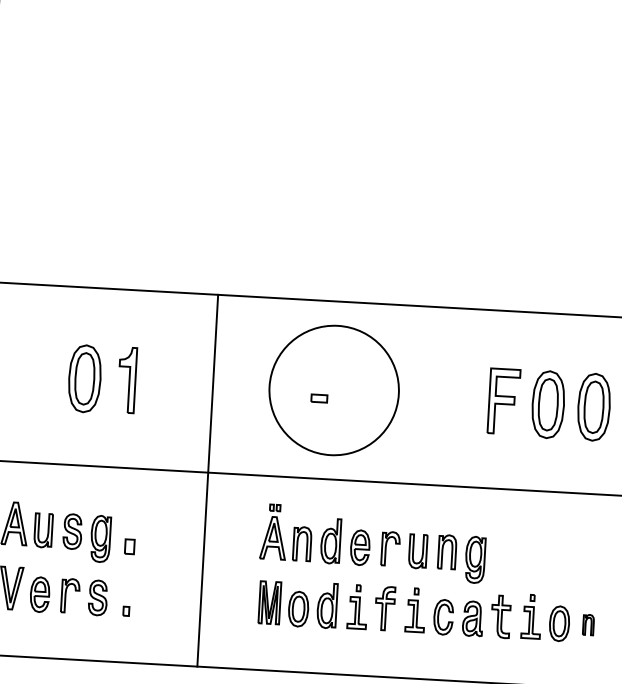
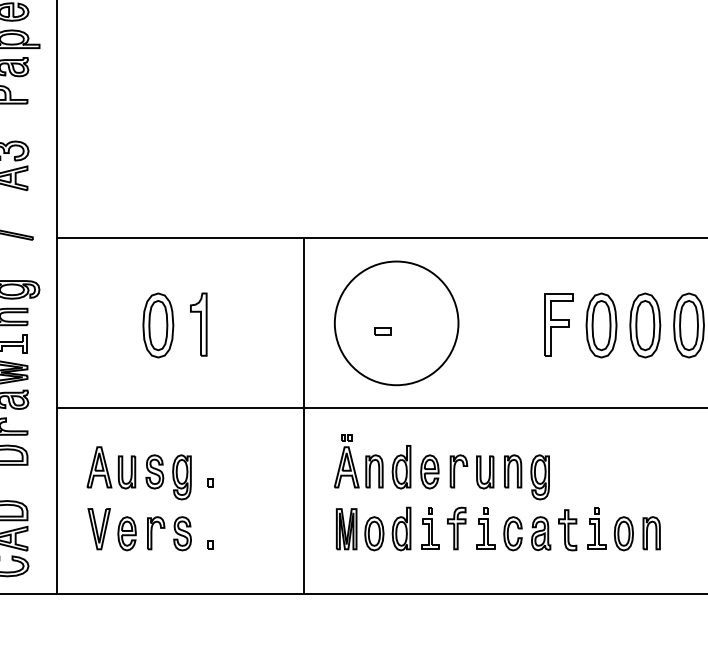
line: (207, 480) -> (303, 415), moved
part: (130, 546) -> (210, 482), size x0.62
part: (588, 625) -> (651, 533), size x1.67

